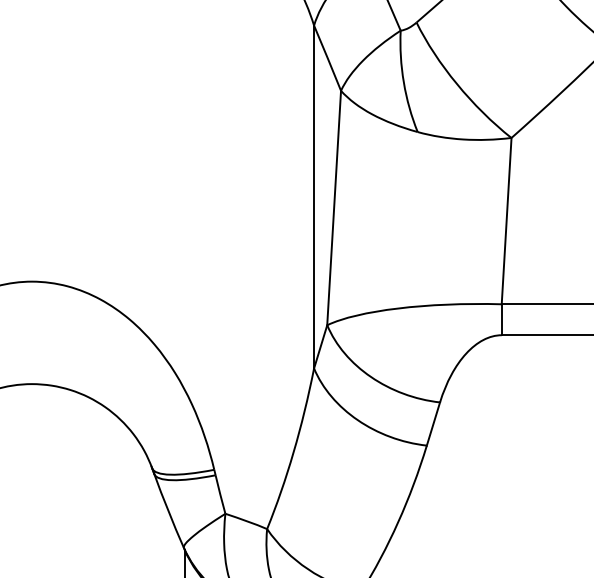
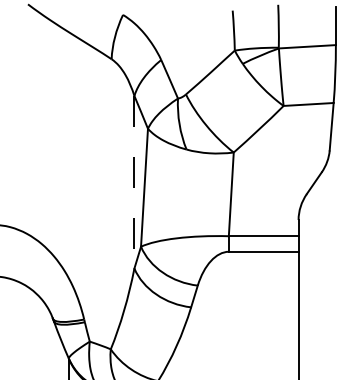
line: (314, 197) -> (134, 182), solid -> dashed

